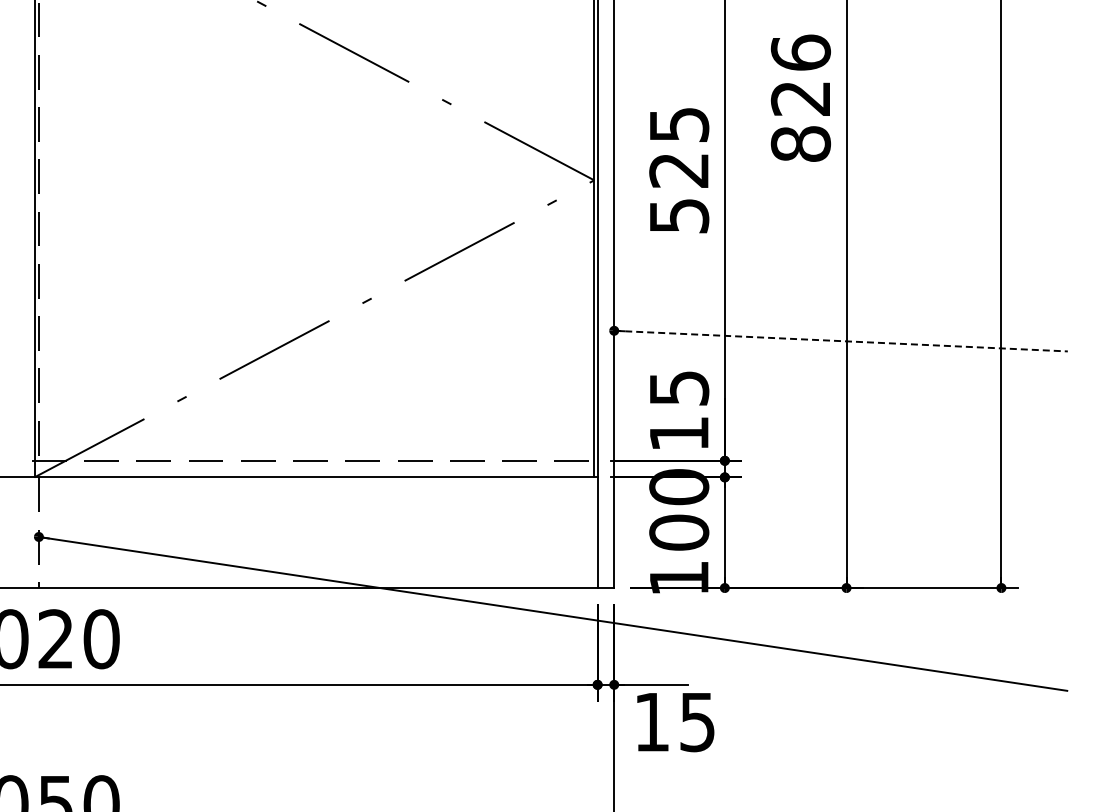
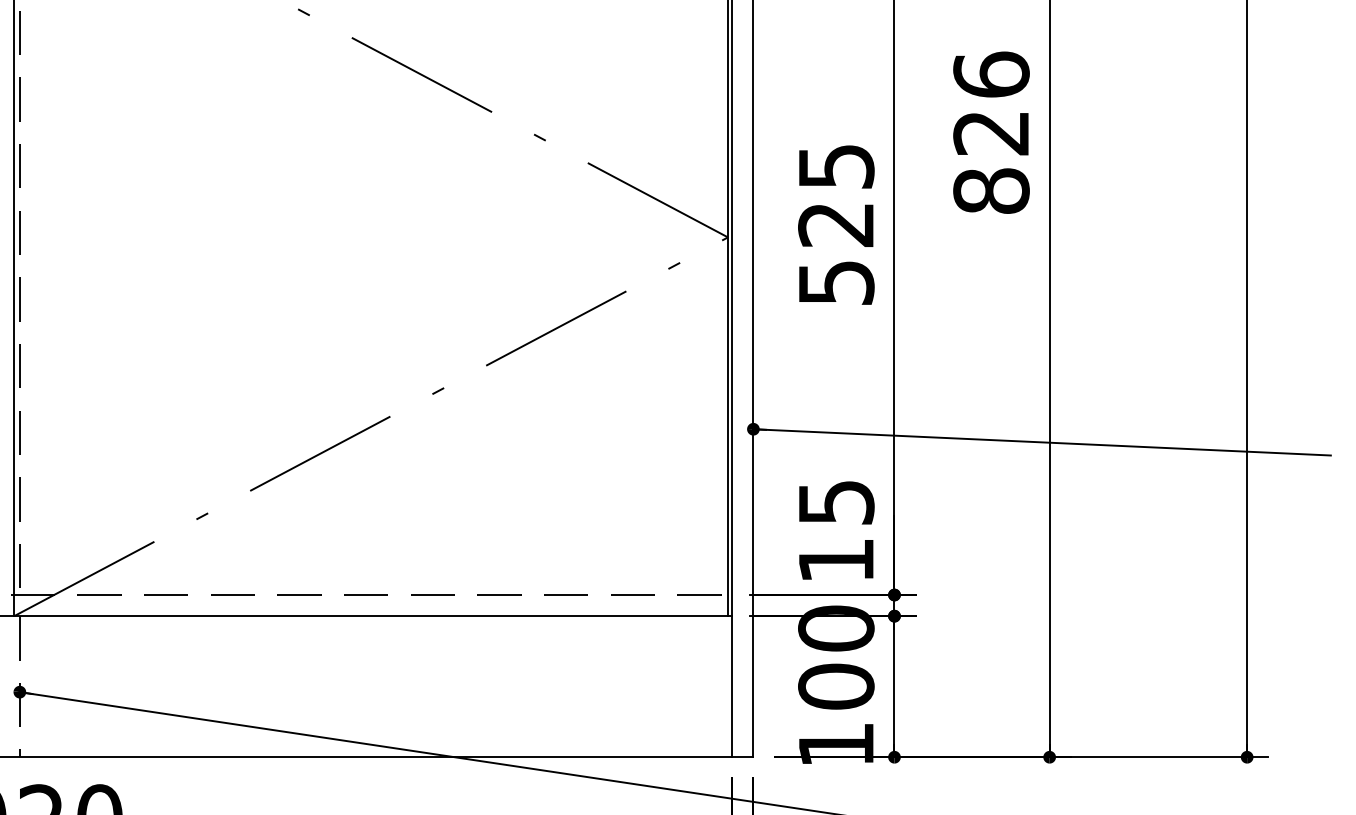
line: (841, 341) -> (1043, 442), dashed -> solid

